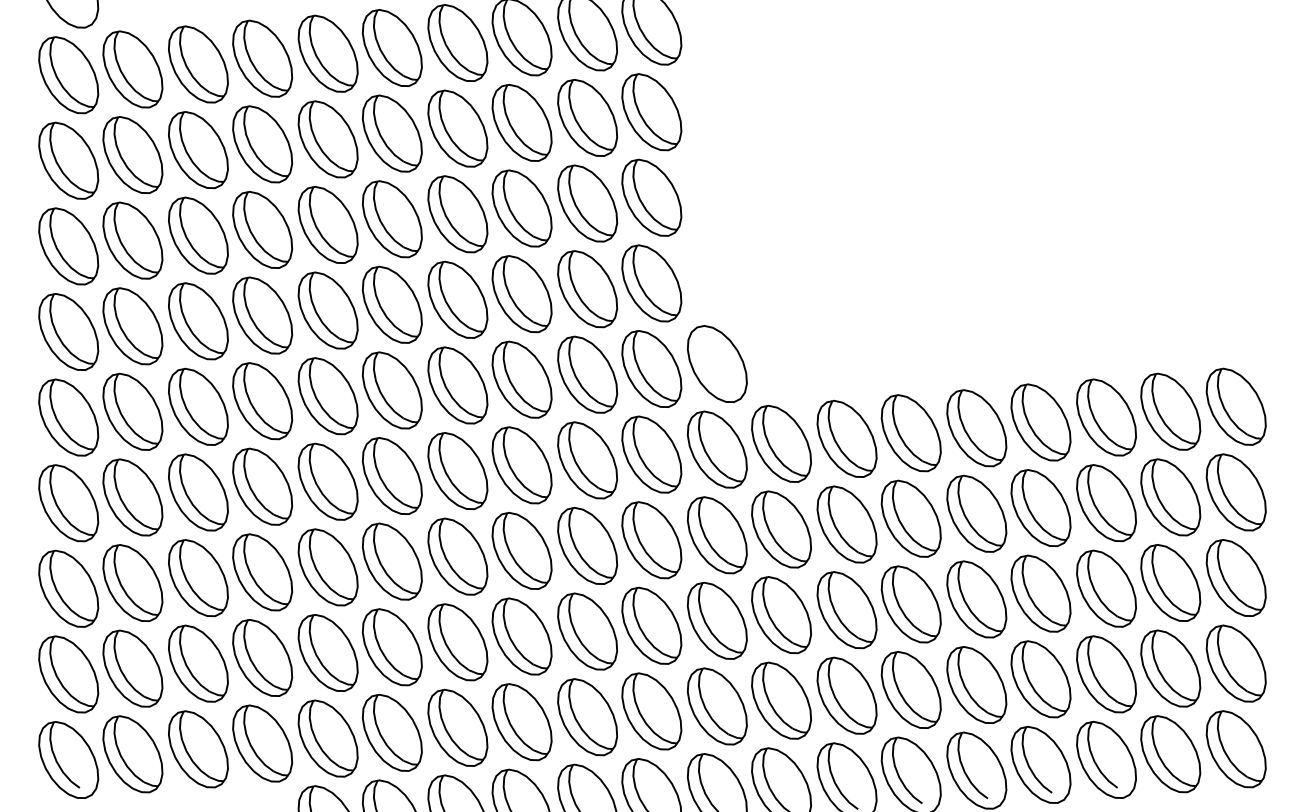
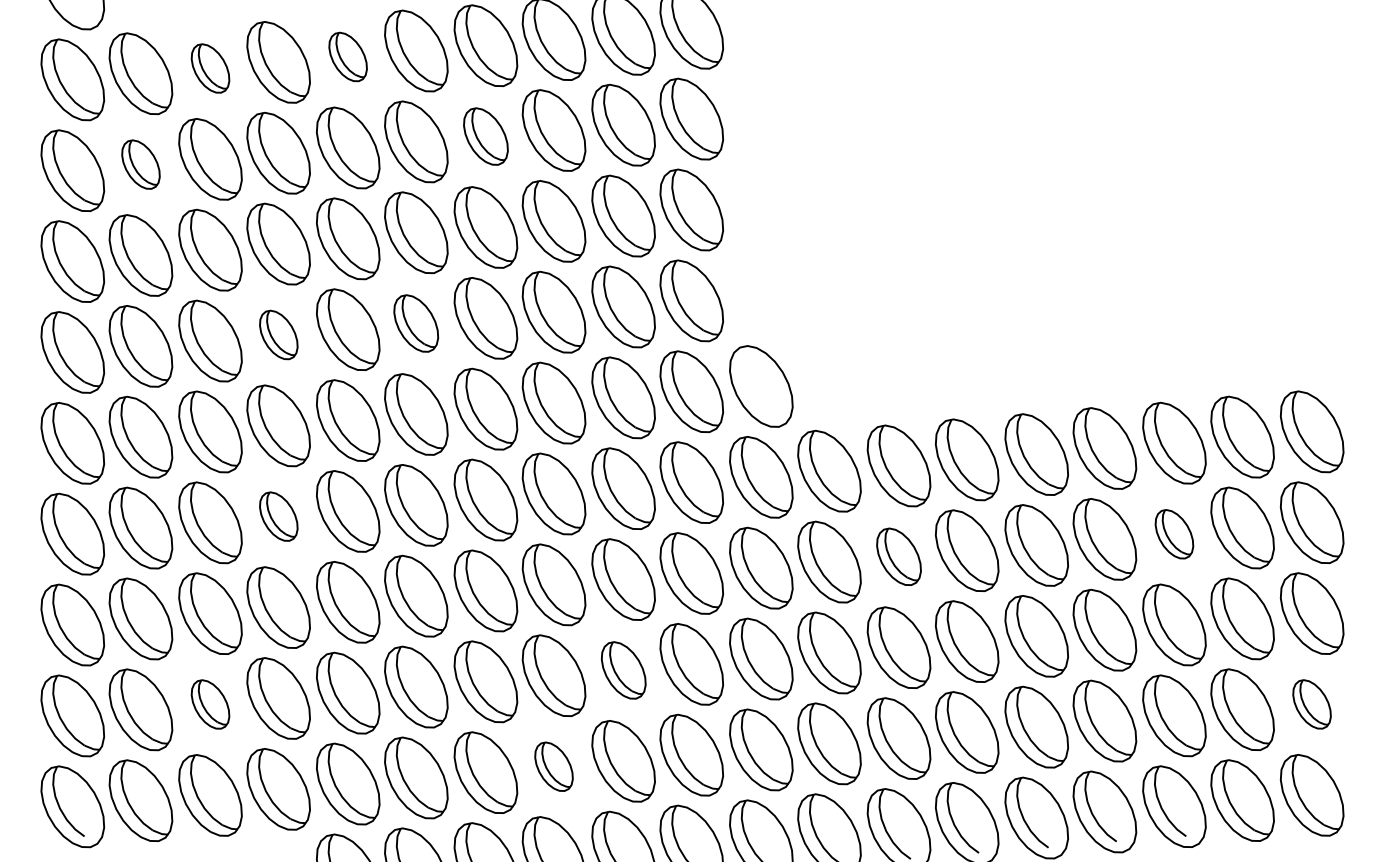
part: (327, 53) -> (347, 56), size x0.6
part: (198, 64) -> (210, 68), size x0.6
part: (457, 128) -> (485, 136), size x0.7
part: (132, 154) -> (140, 164), size x0.6
part: (391, 304) -> (415, 323), size x0.7
part: (262, 315) -> (278, 334), size x0.6
part: (262, 486) -> (278, 516), size x0.6
part: (1106, 503) -> (1174, 534), size x0.6
part: (846, 524) -> (898, 556), size x0.7
part: (587, 631) -> (623, 670), size x0.7
part: (198, 663) -> (210, 704), size x0.6
part: (1235, 663) -> (1311, 704), size x0.6
part: (521, 722) -> (553, 766), size x0.6

